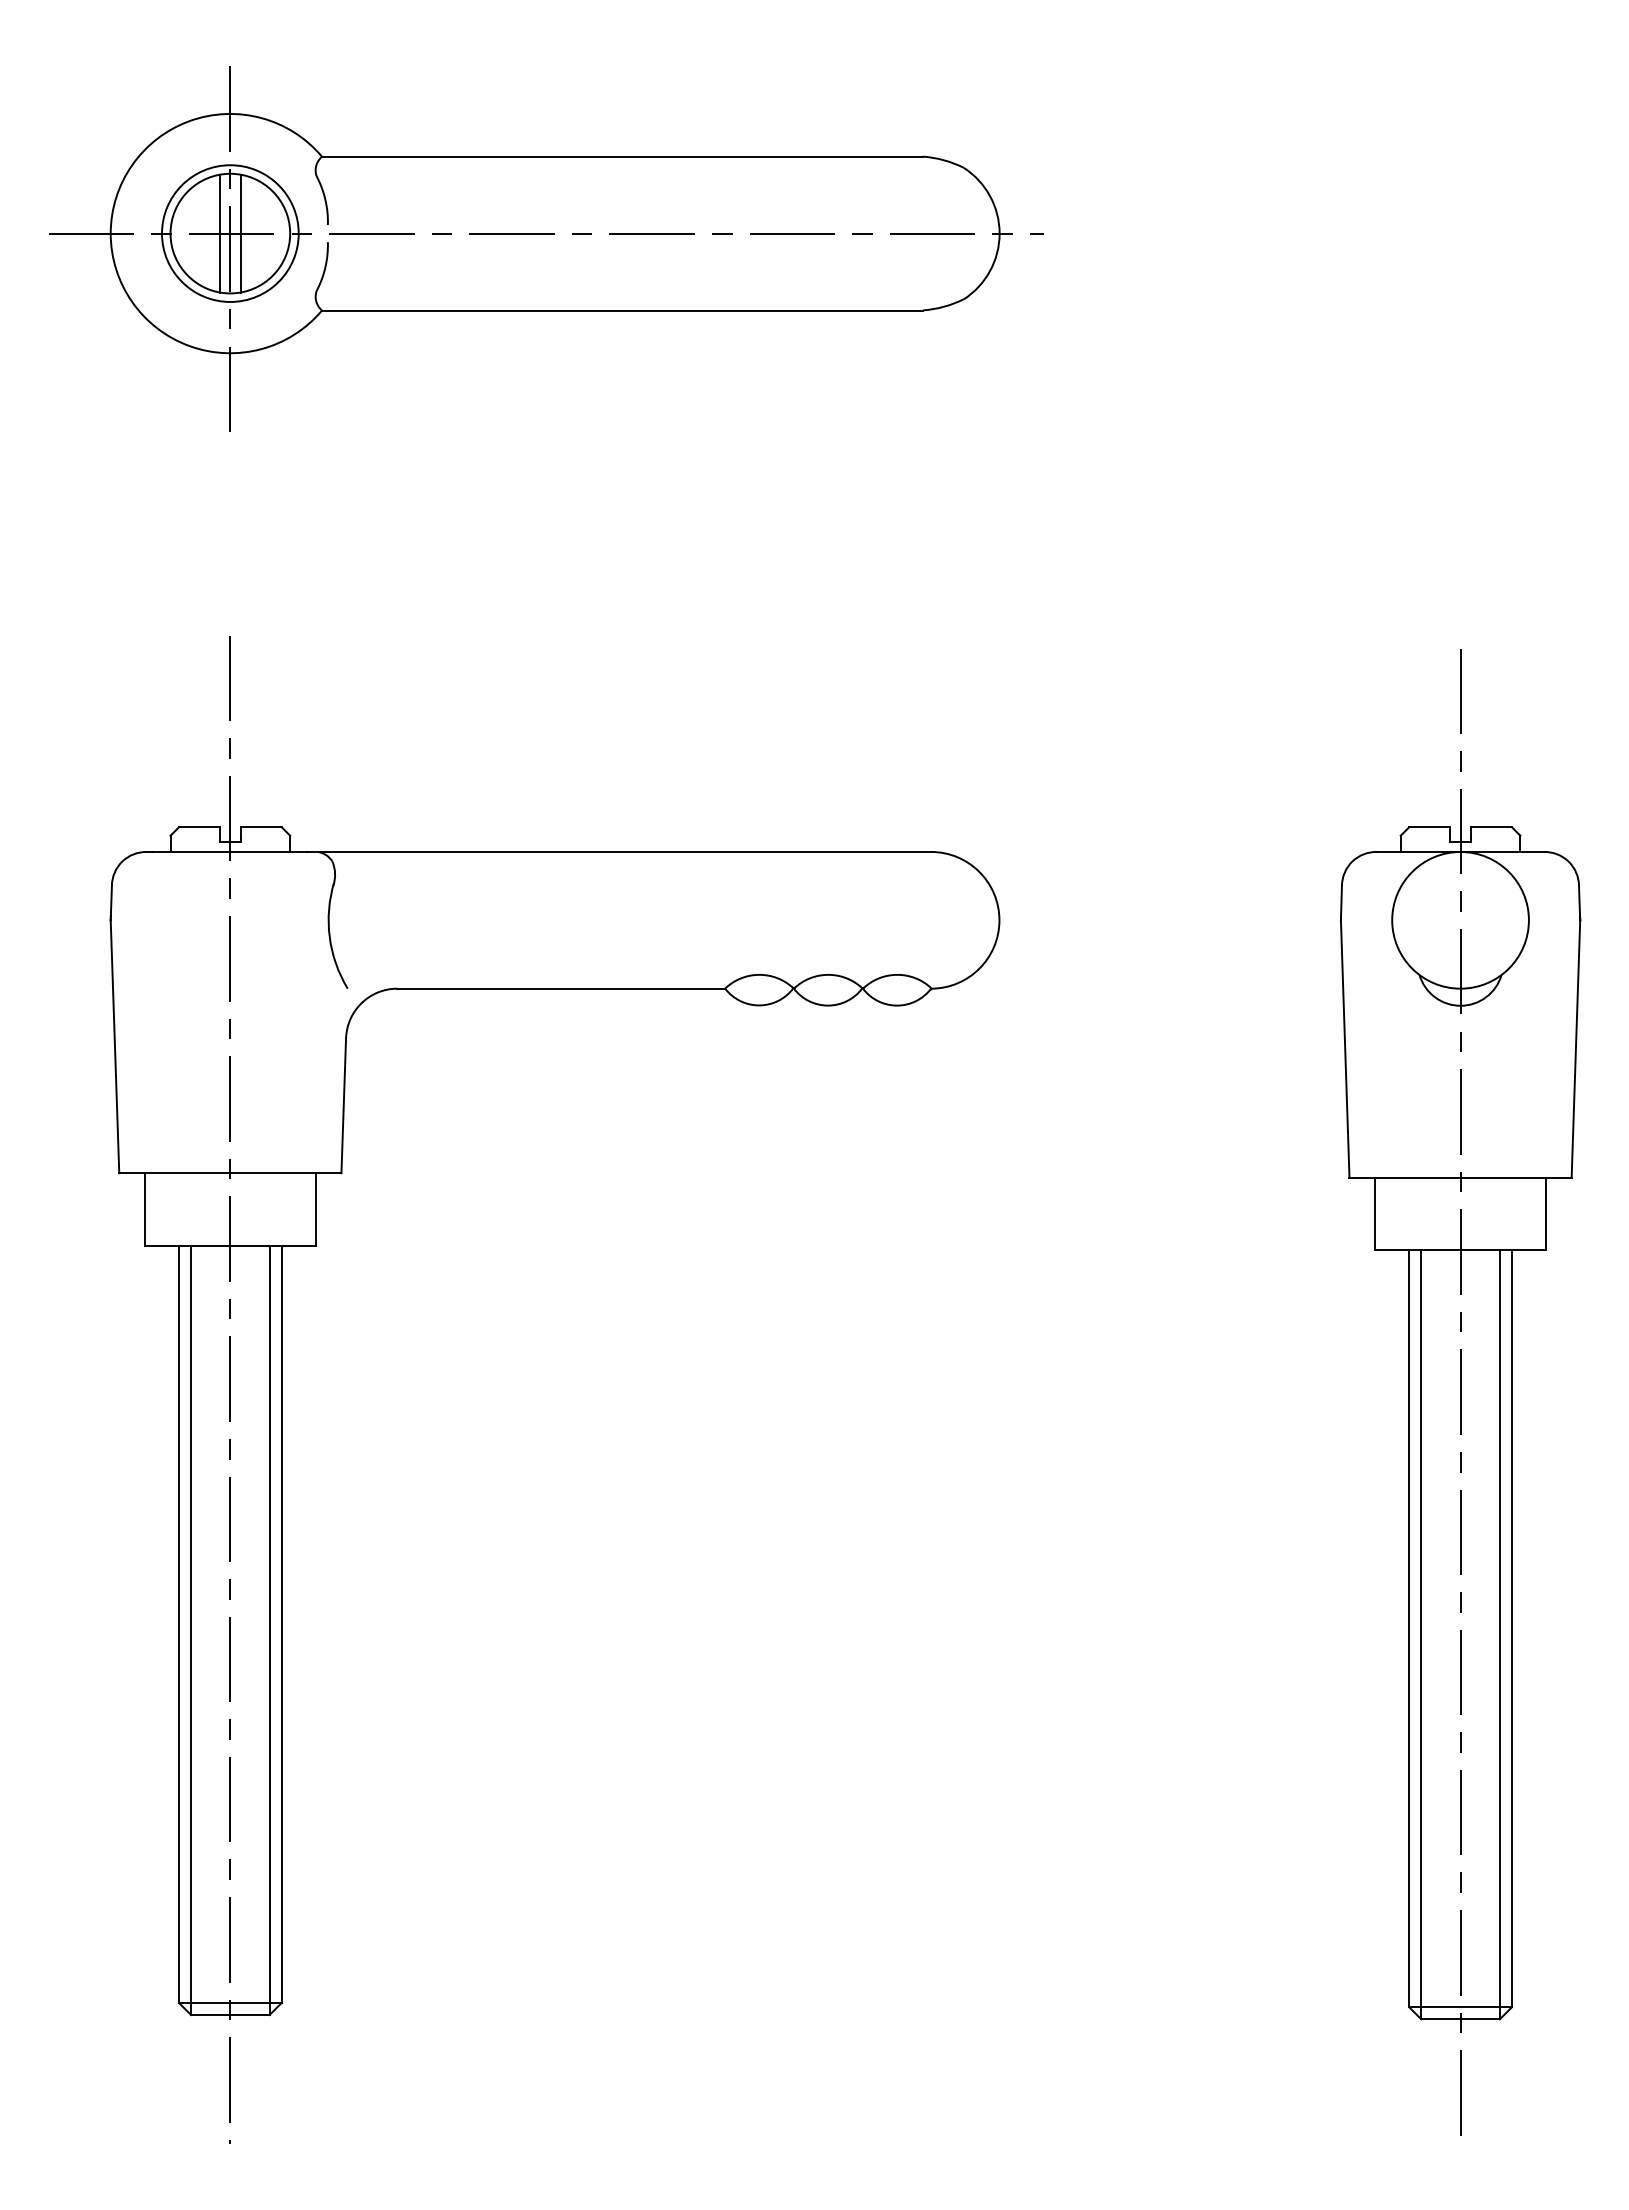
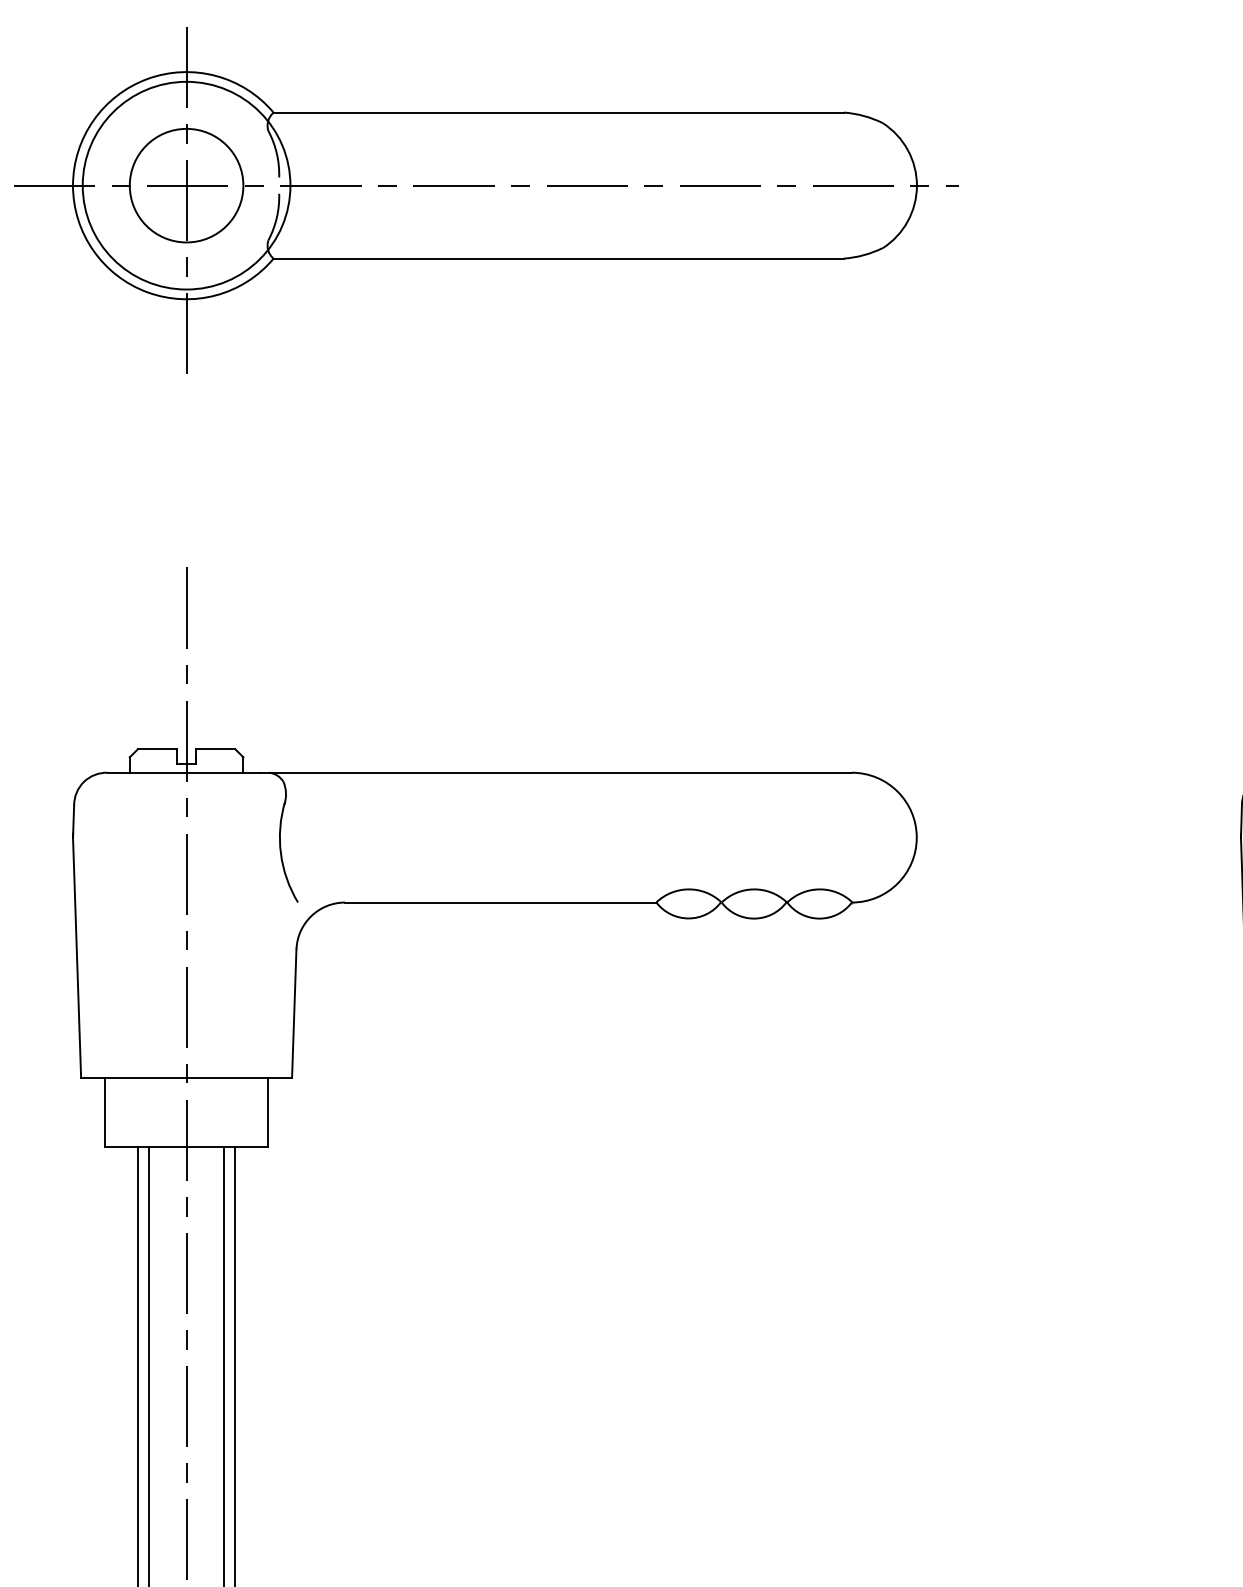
line: (220, 233) -> (177, 185), removed
circle: (230, 233) -> (186, 185), size x1.6
line: (240, 233) -> (196, 185), removed

